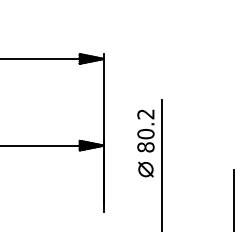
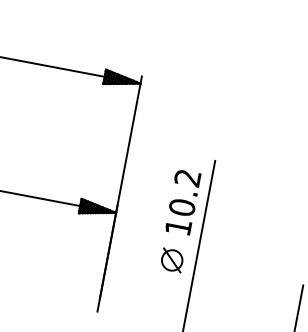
text: (145, 147) -> (177, 227), 80.2 -> 10.2

